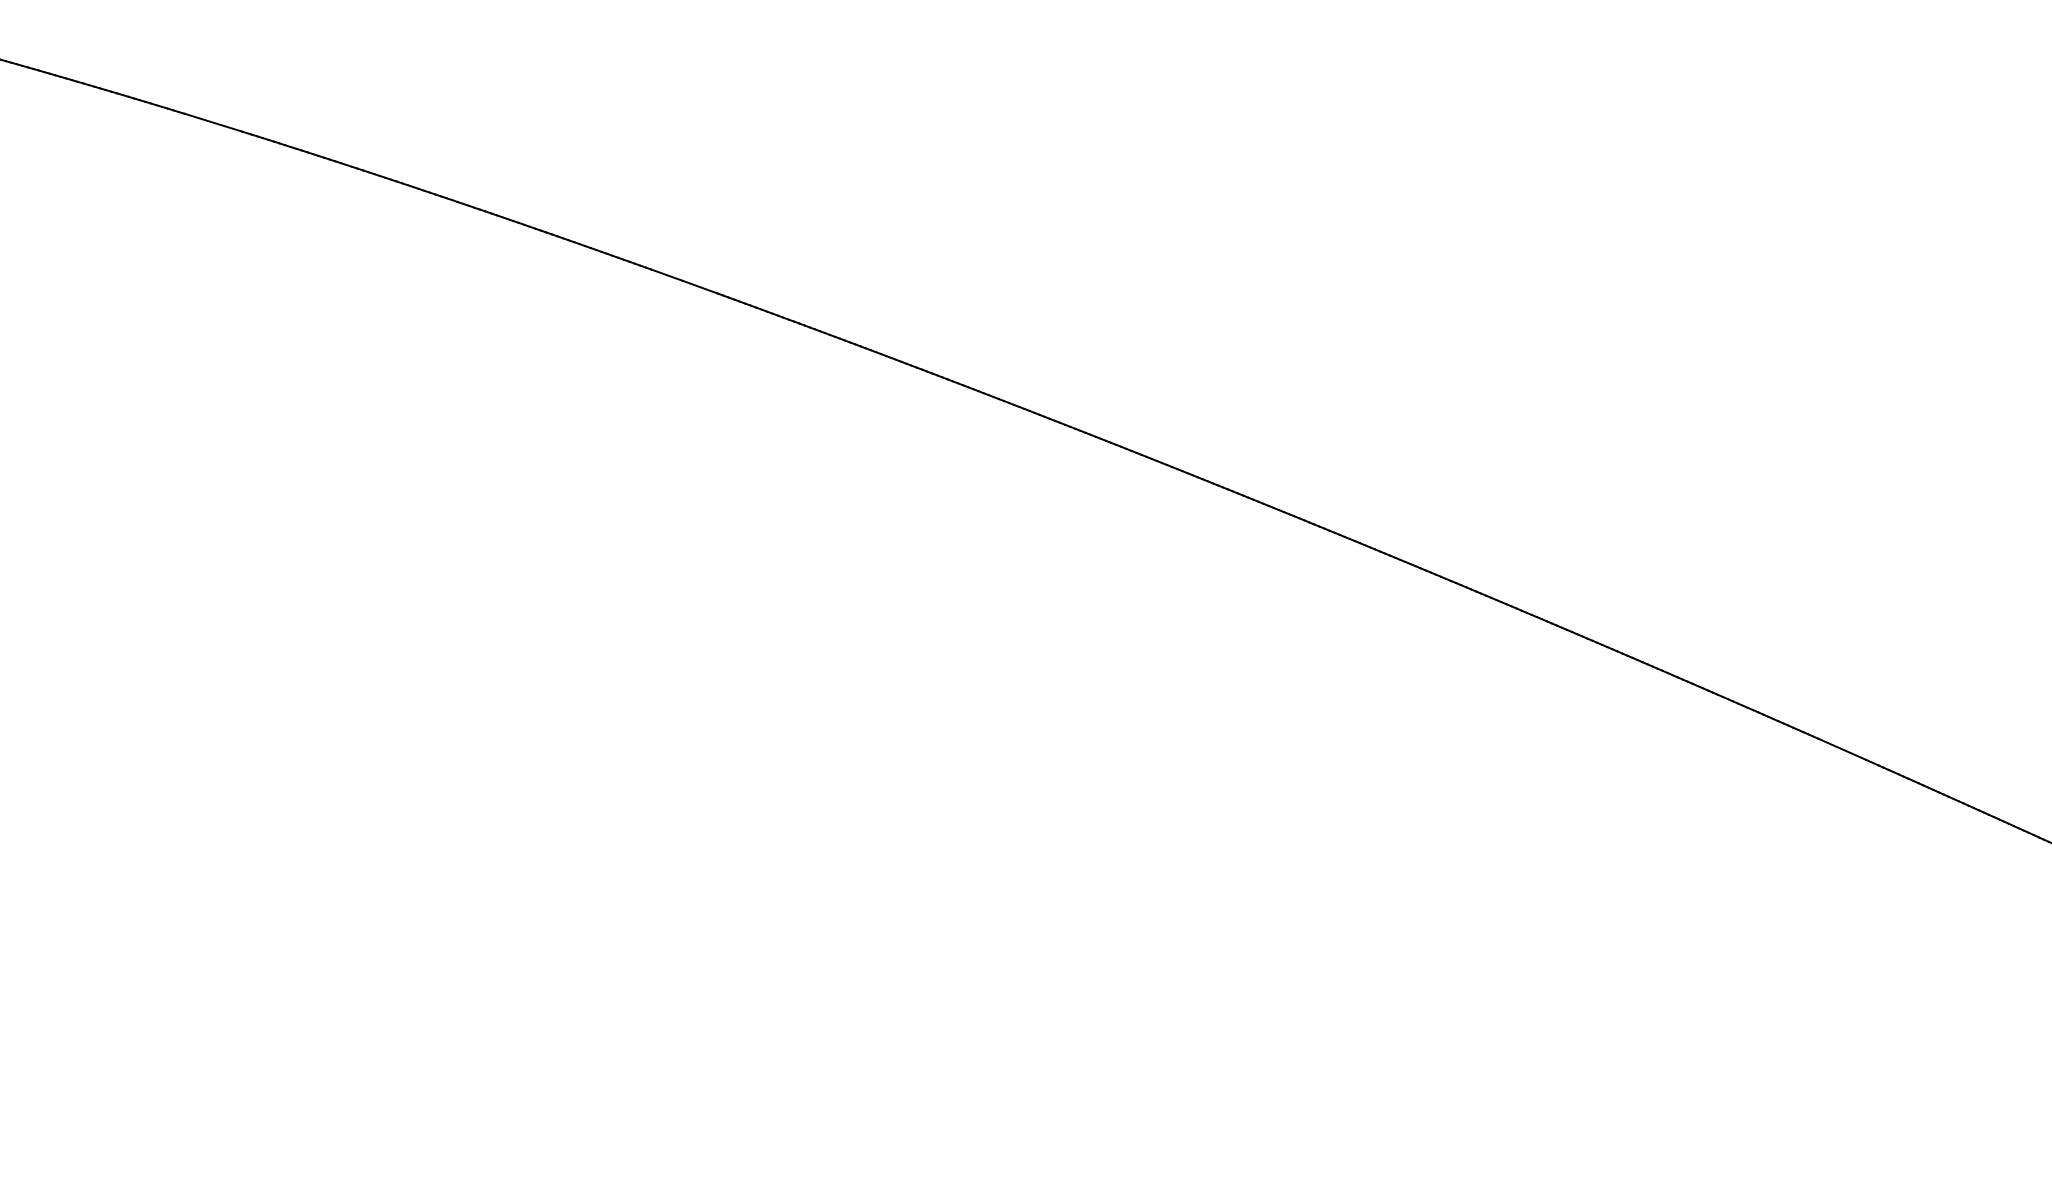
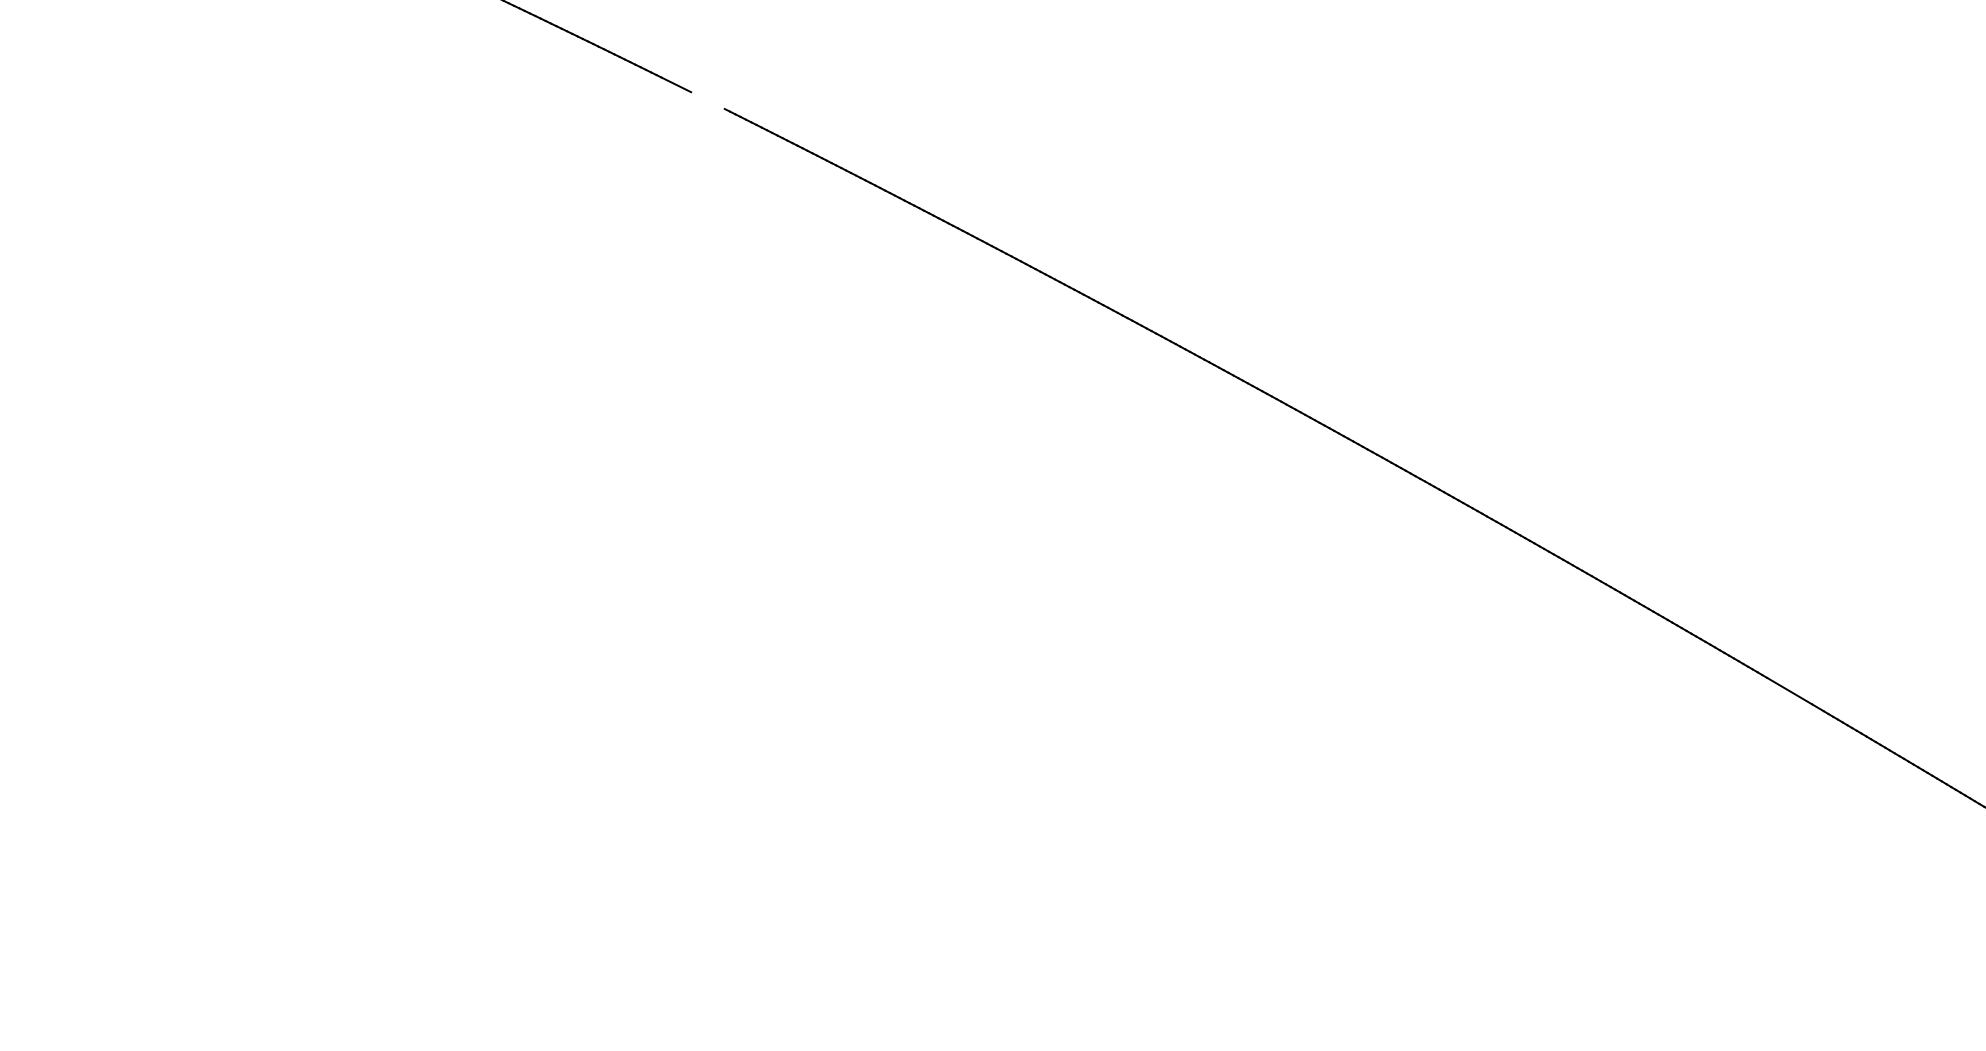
line: (699, 286) -> (707, 99), removed

